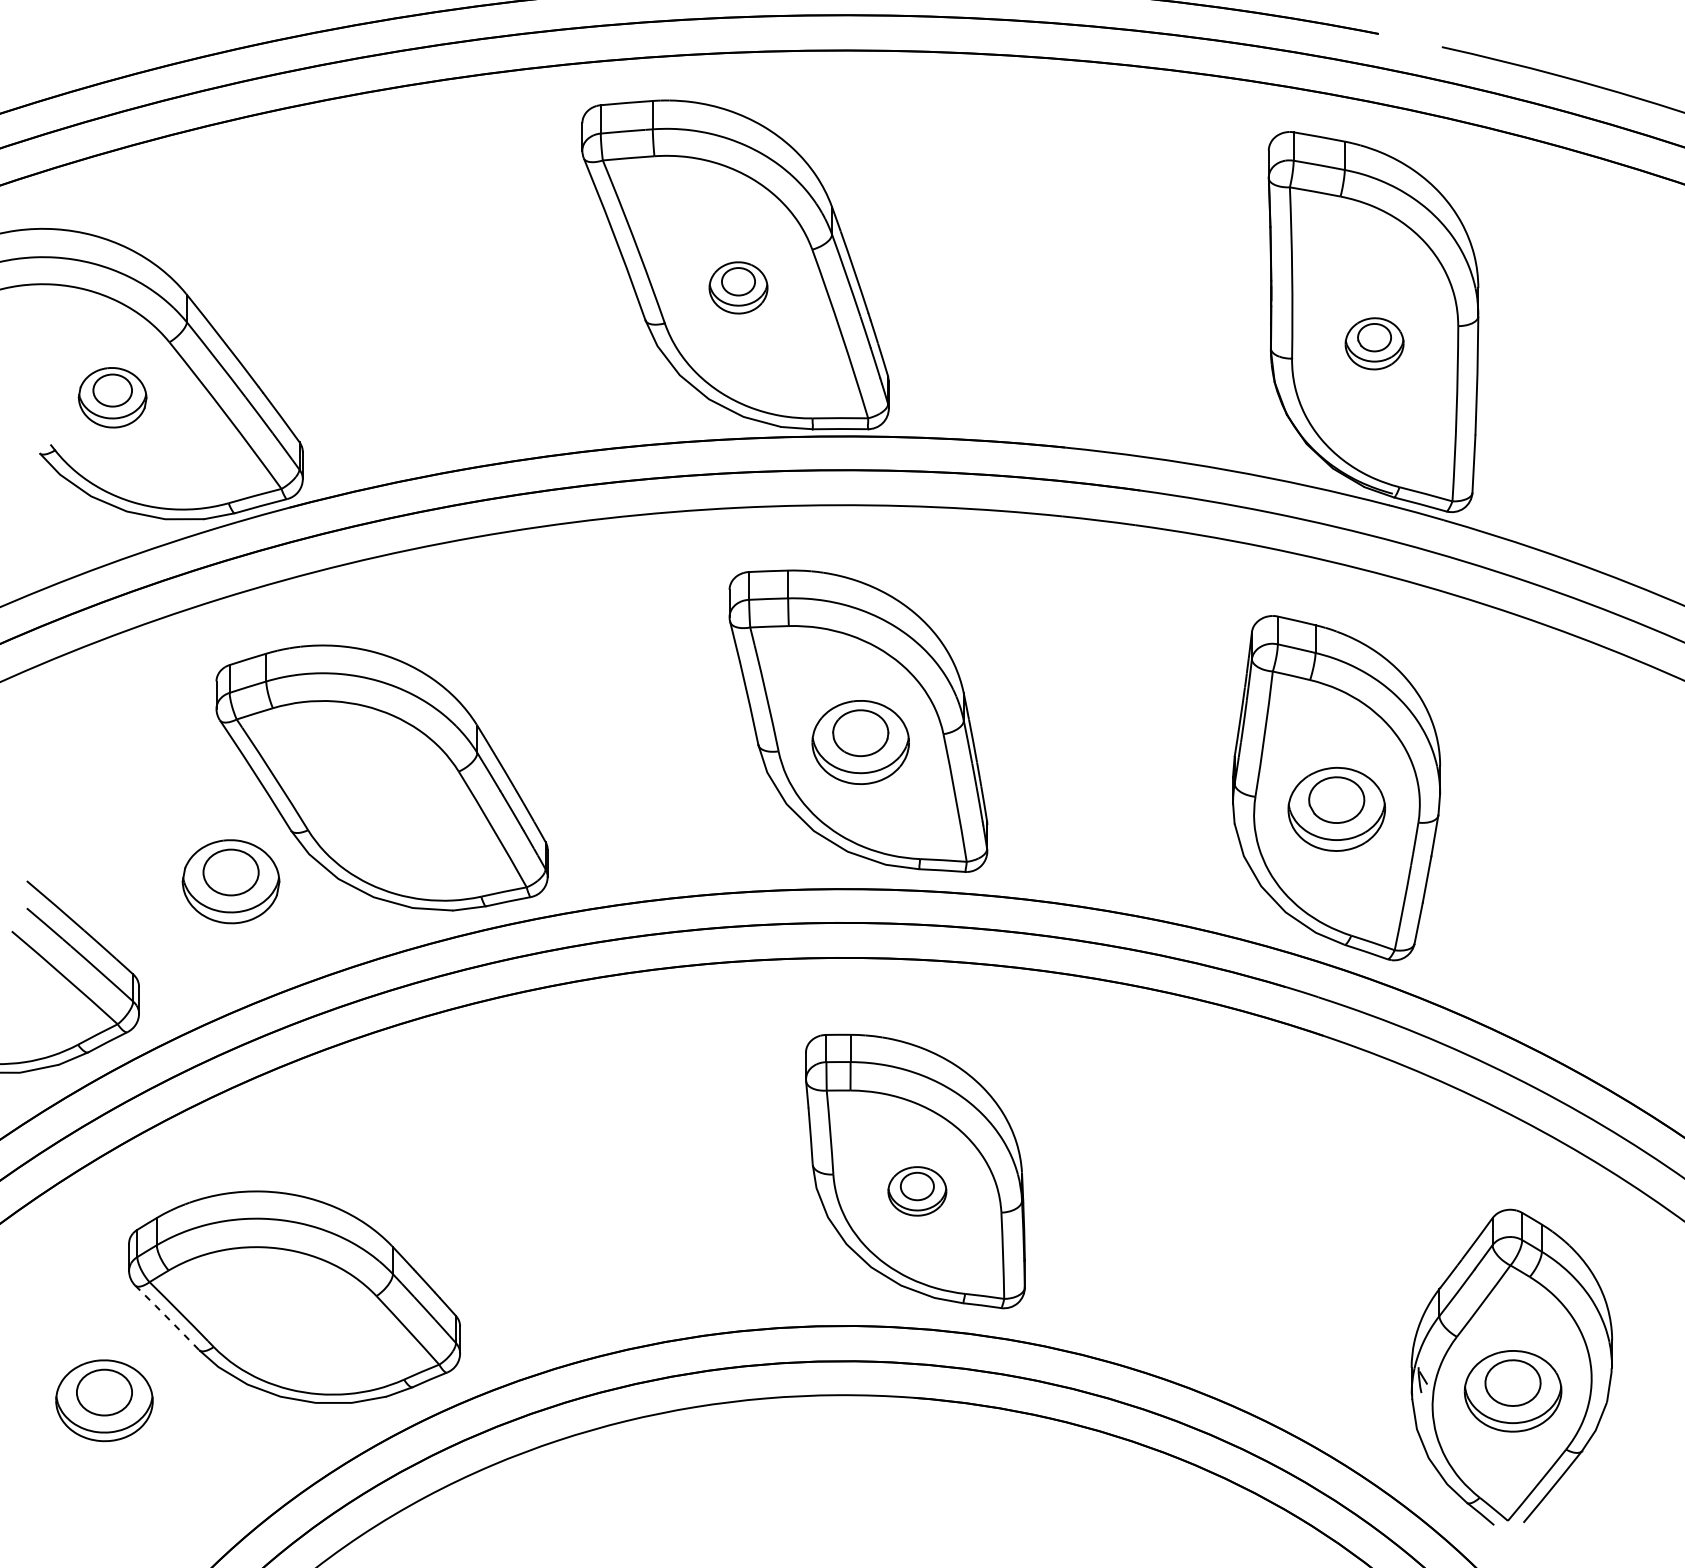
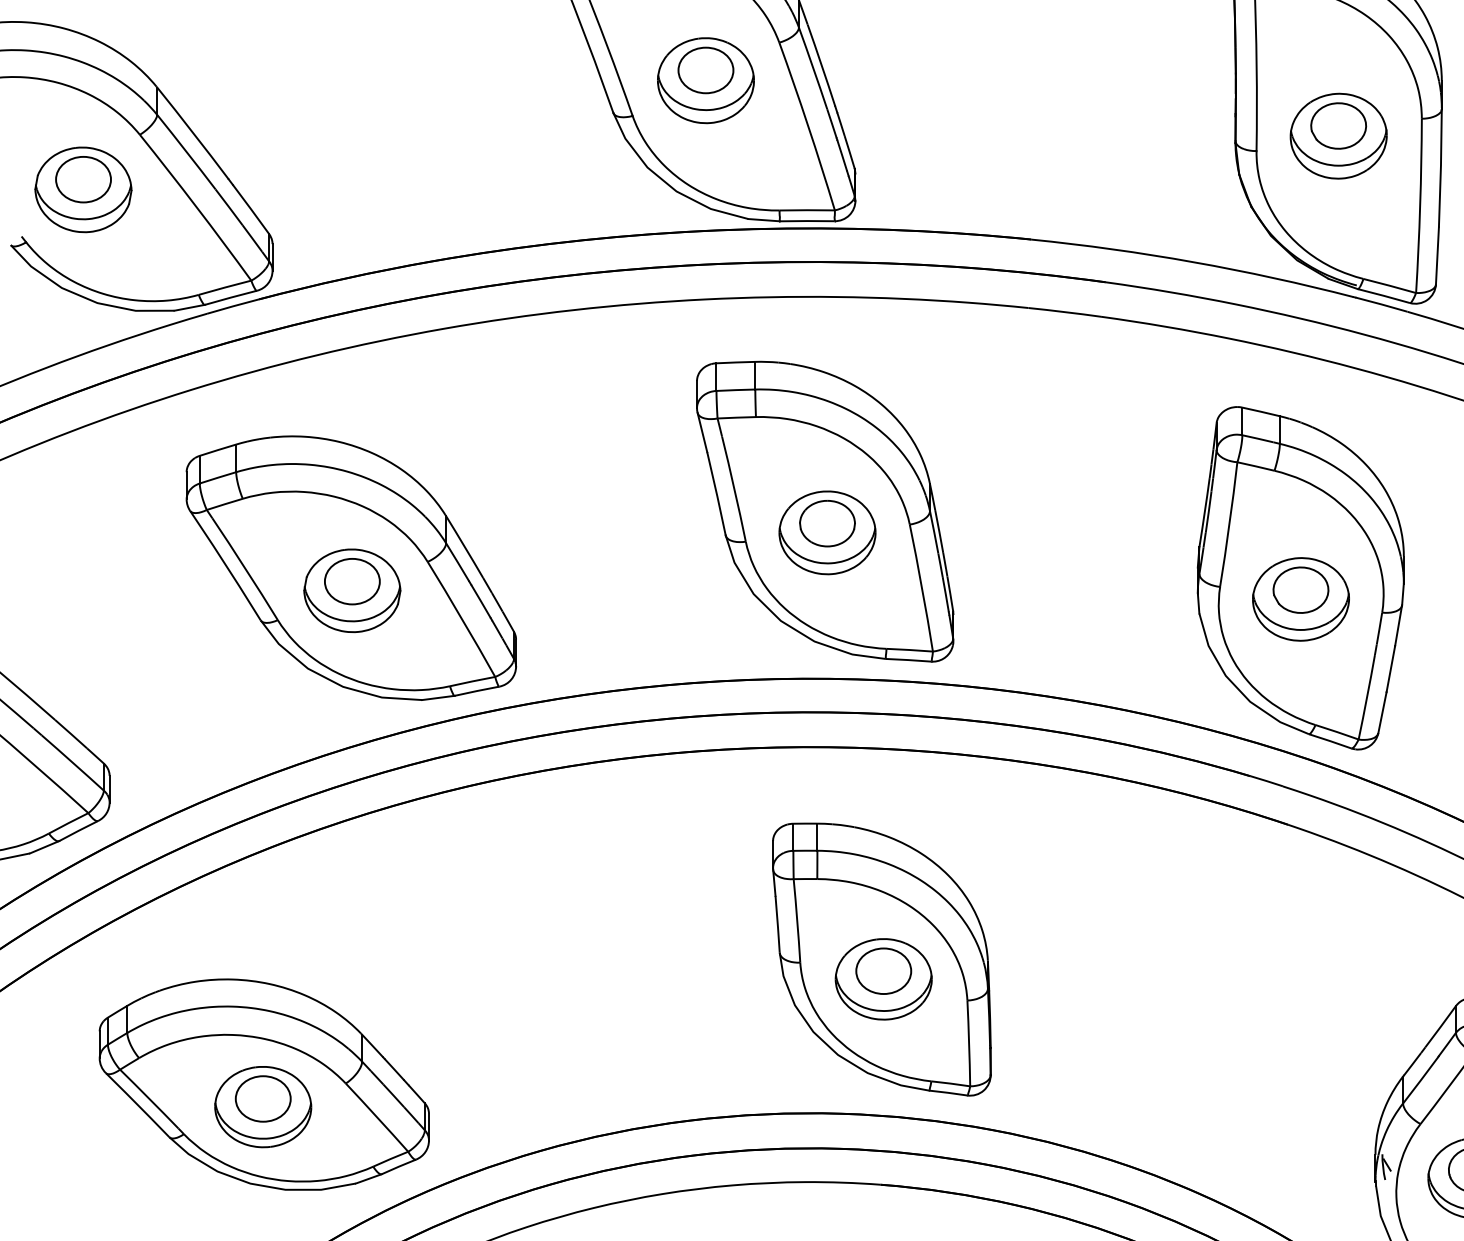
part: (738, 287) -> (705, 80), size x1.67
part: (1374, 343) -> (1338, 135), size x1.67
part: (112, 397) -> (83, 189), size x1.43
part: (230, 881) -> (351, 590), moved
part: (917, 1191) -> (883, 979), size x1.67
line: (167, 1317) -> (137, 1104), dashed -> solid
part: (104, 1400) -> (263, 1106), moved

